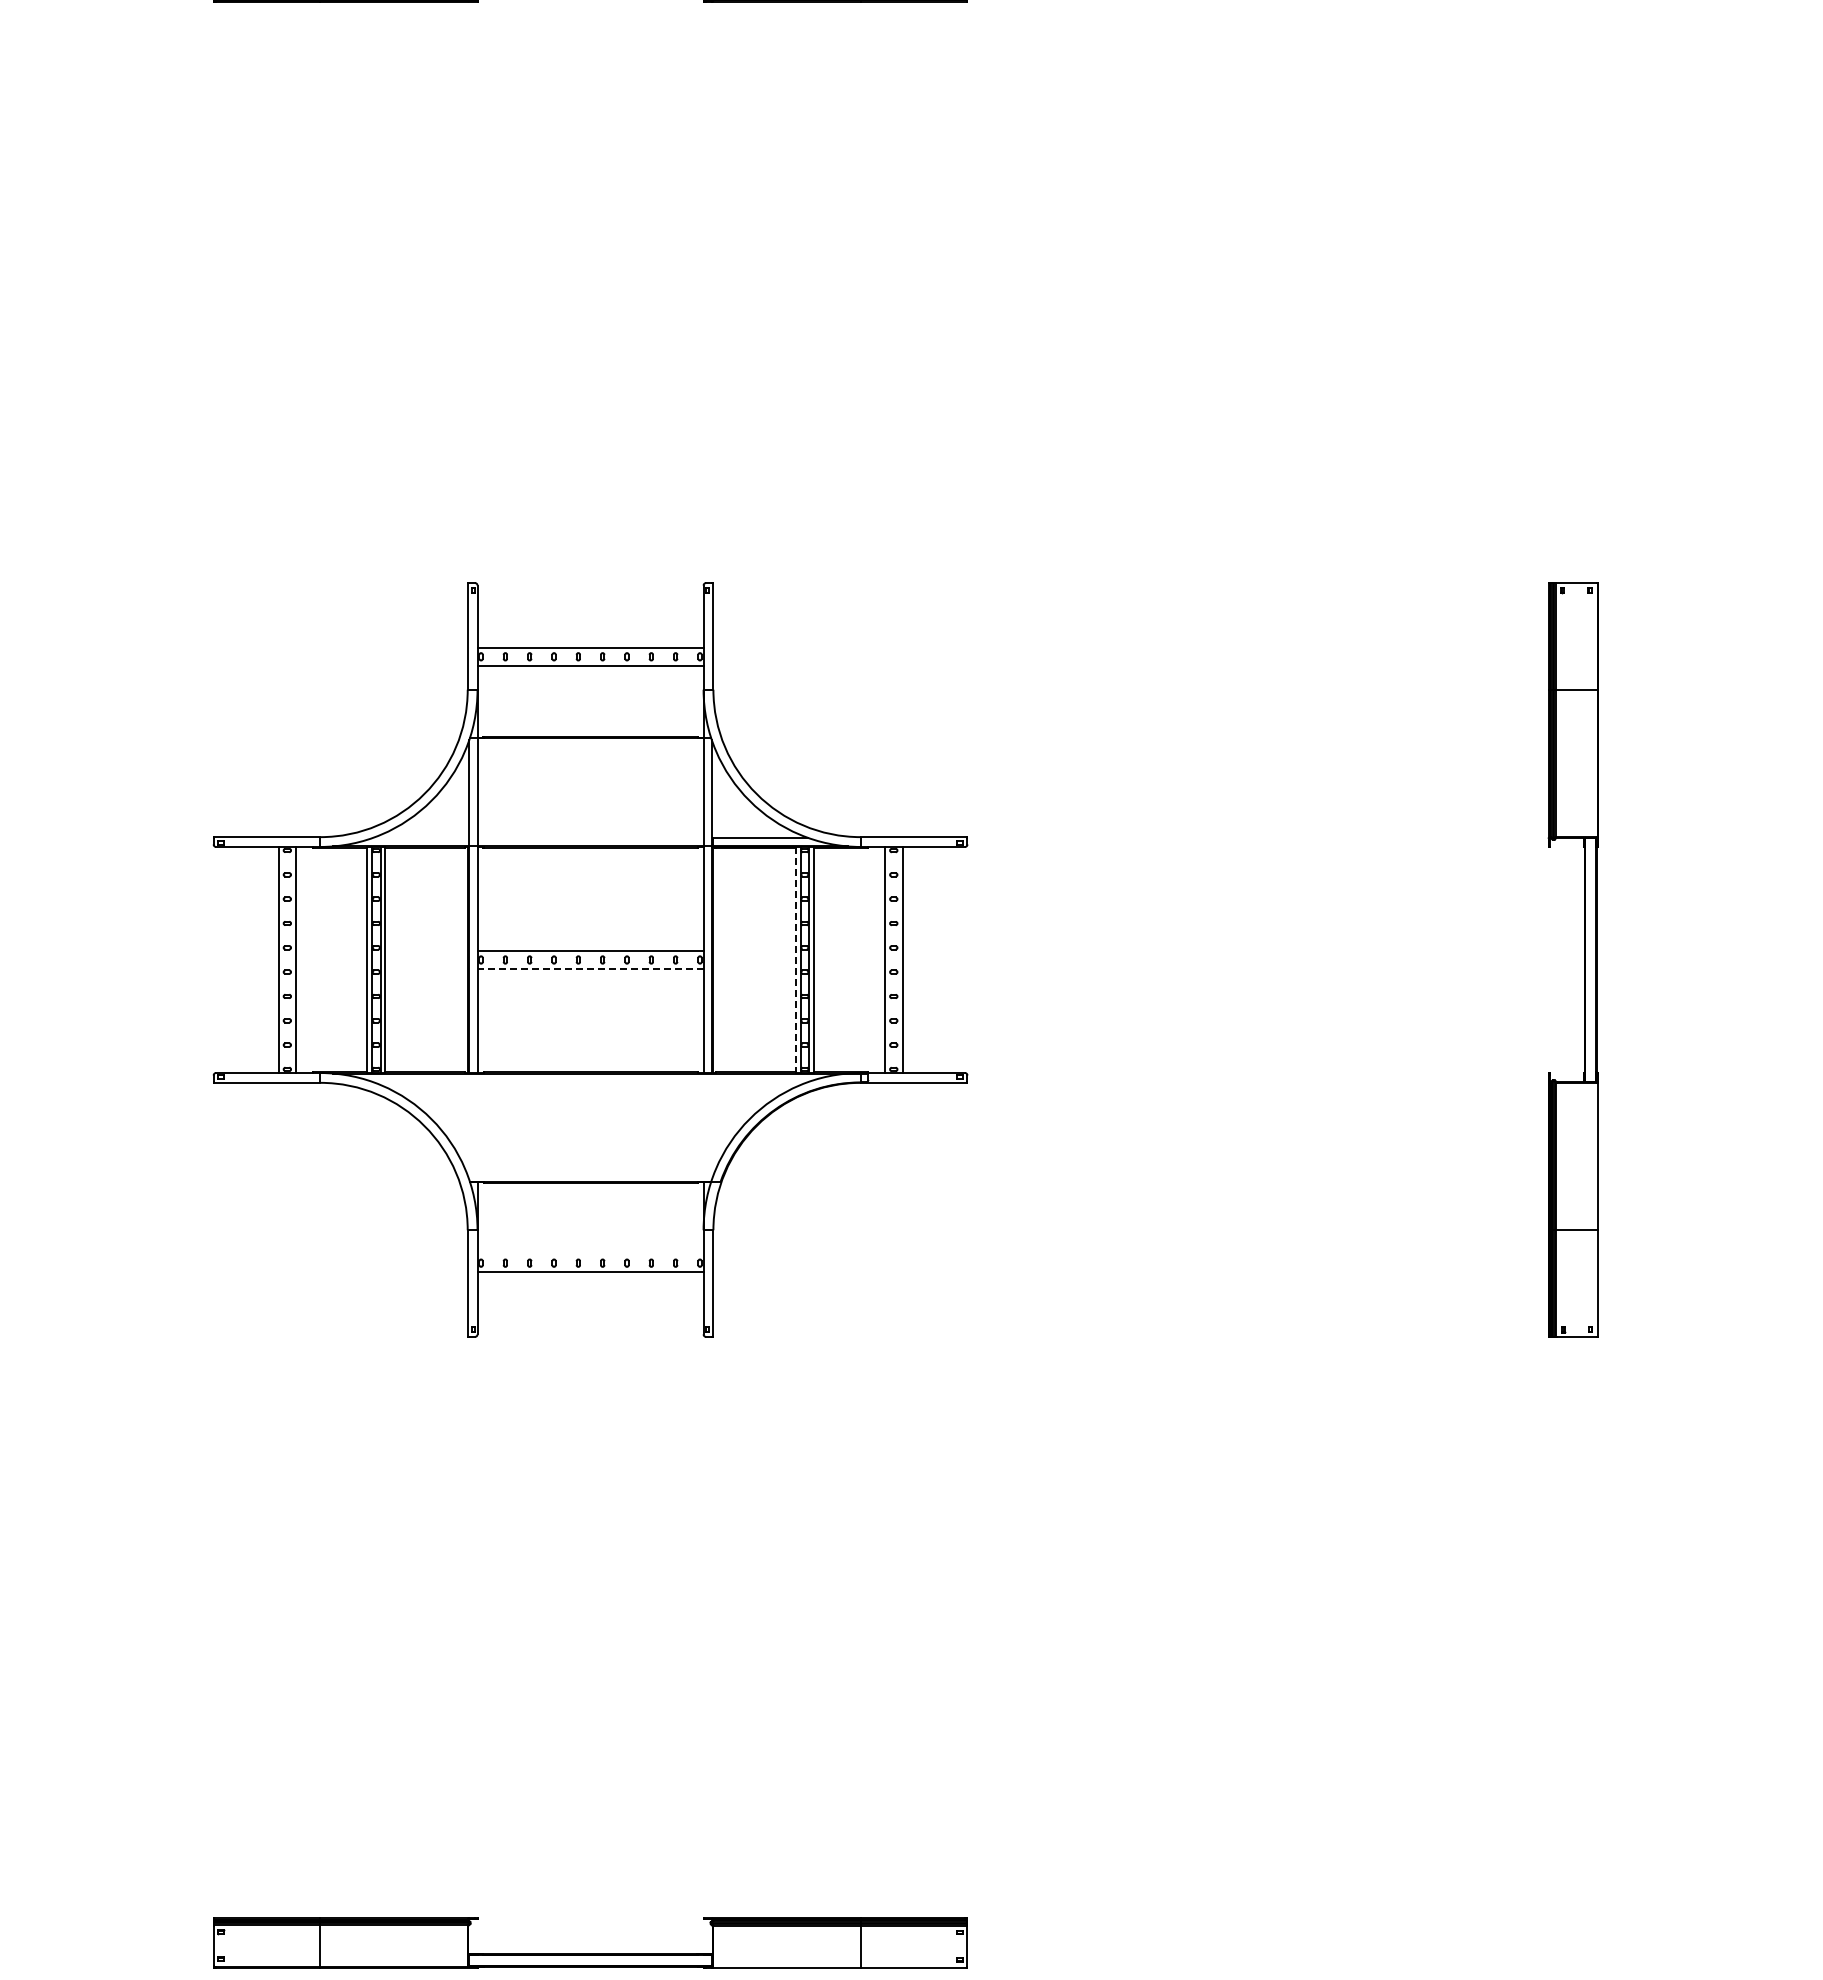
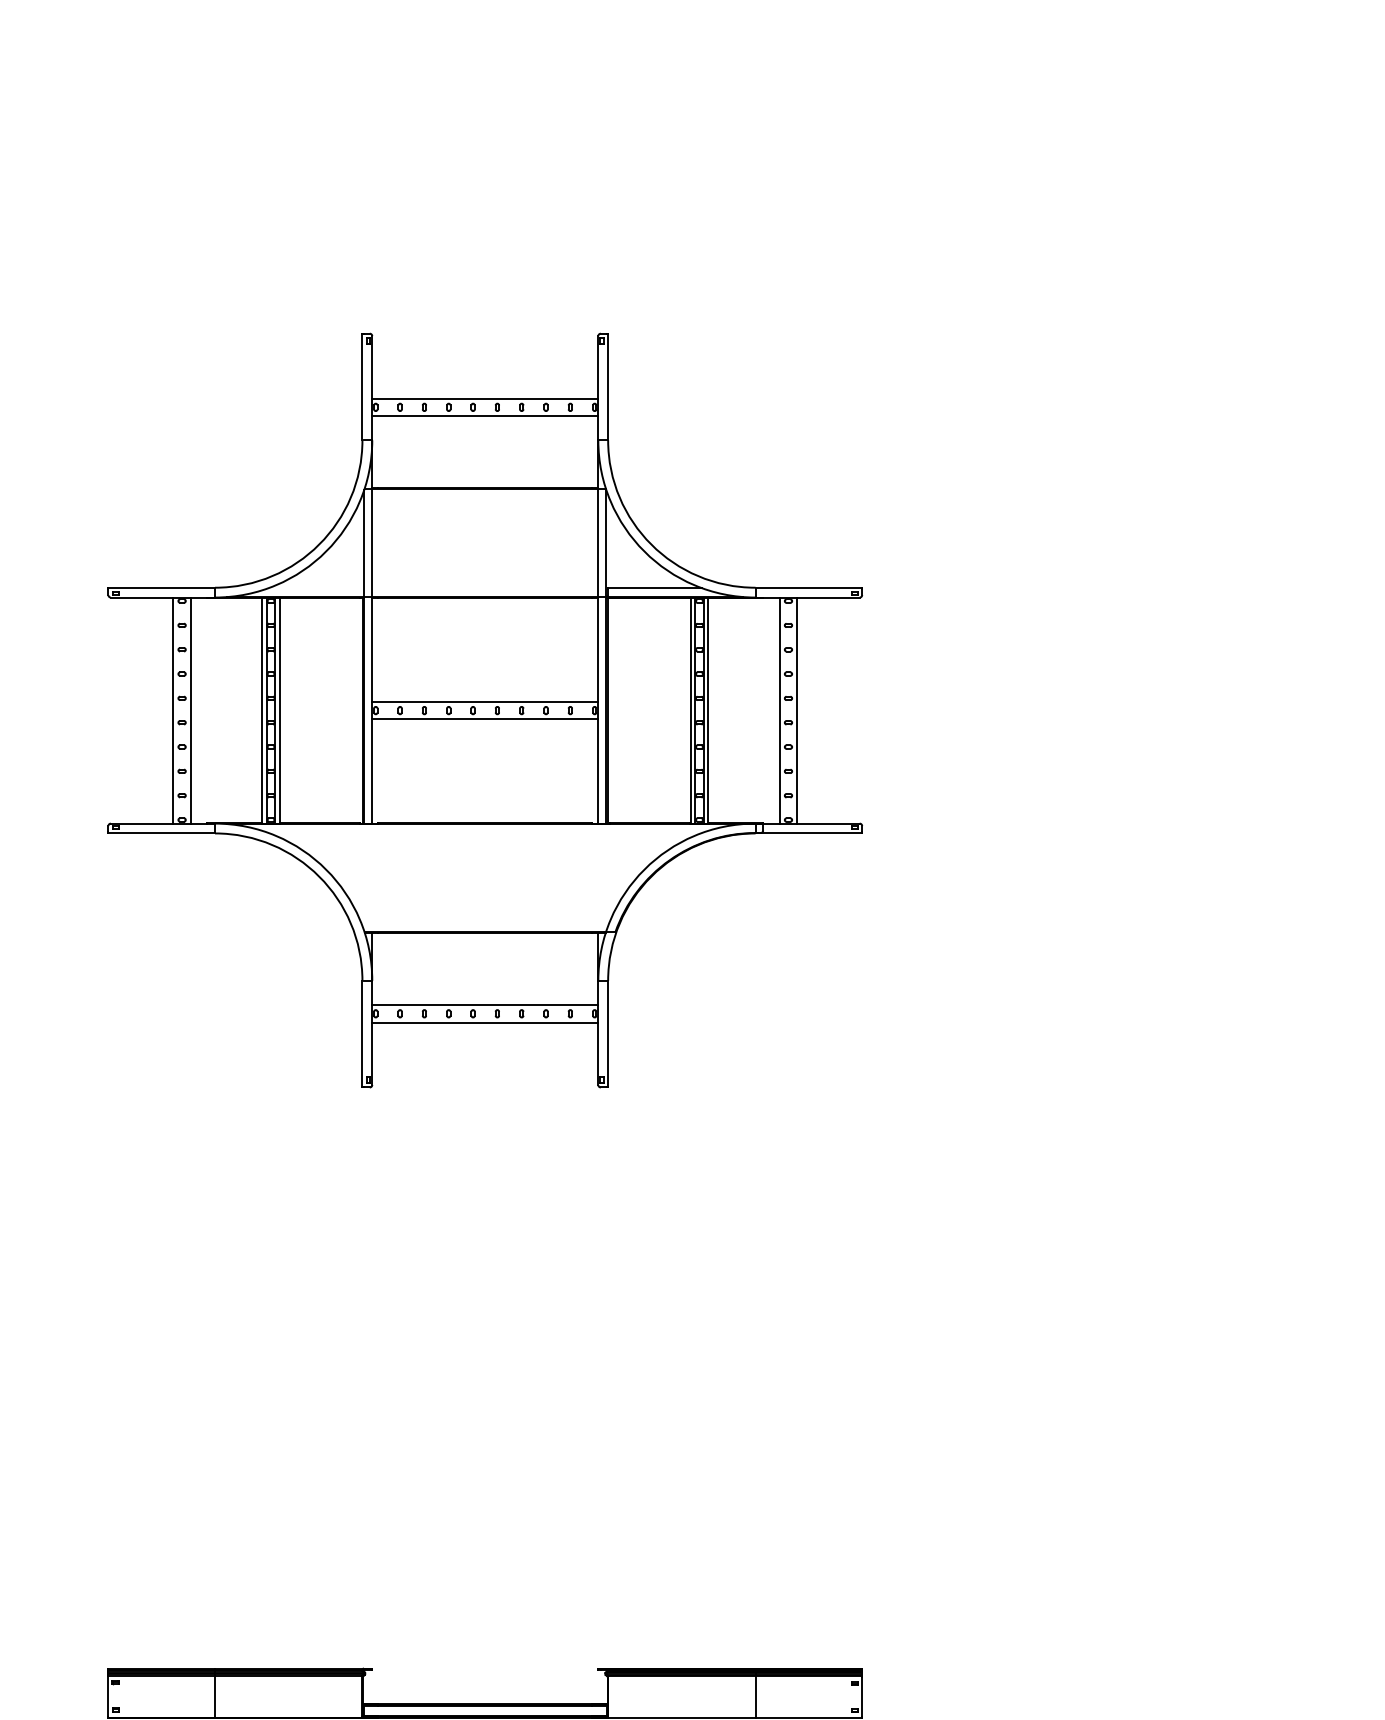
line: (795, 960) -> (690, 711), dashed -> solid
line: (590, 968) -> (485, 719), dashed -> solid
line: (590, 1254) -> (485, 1005), added

